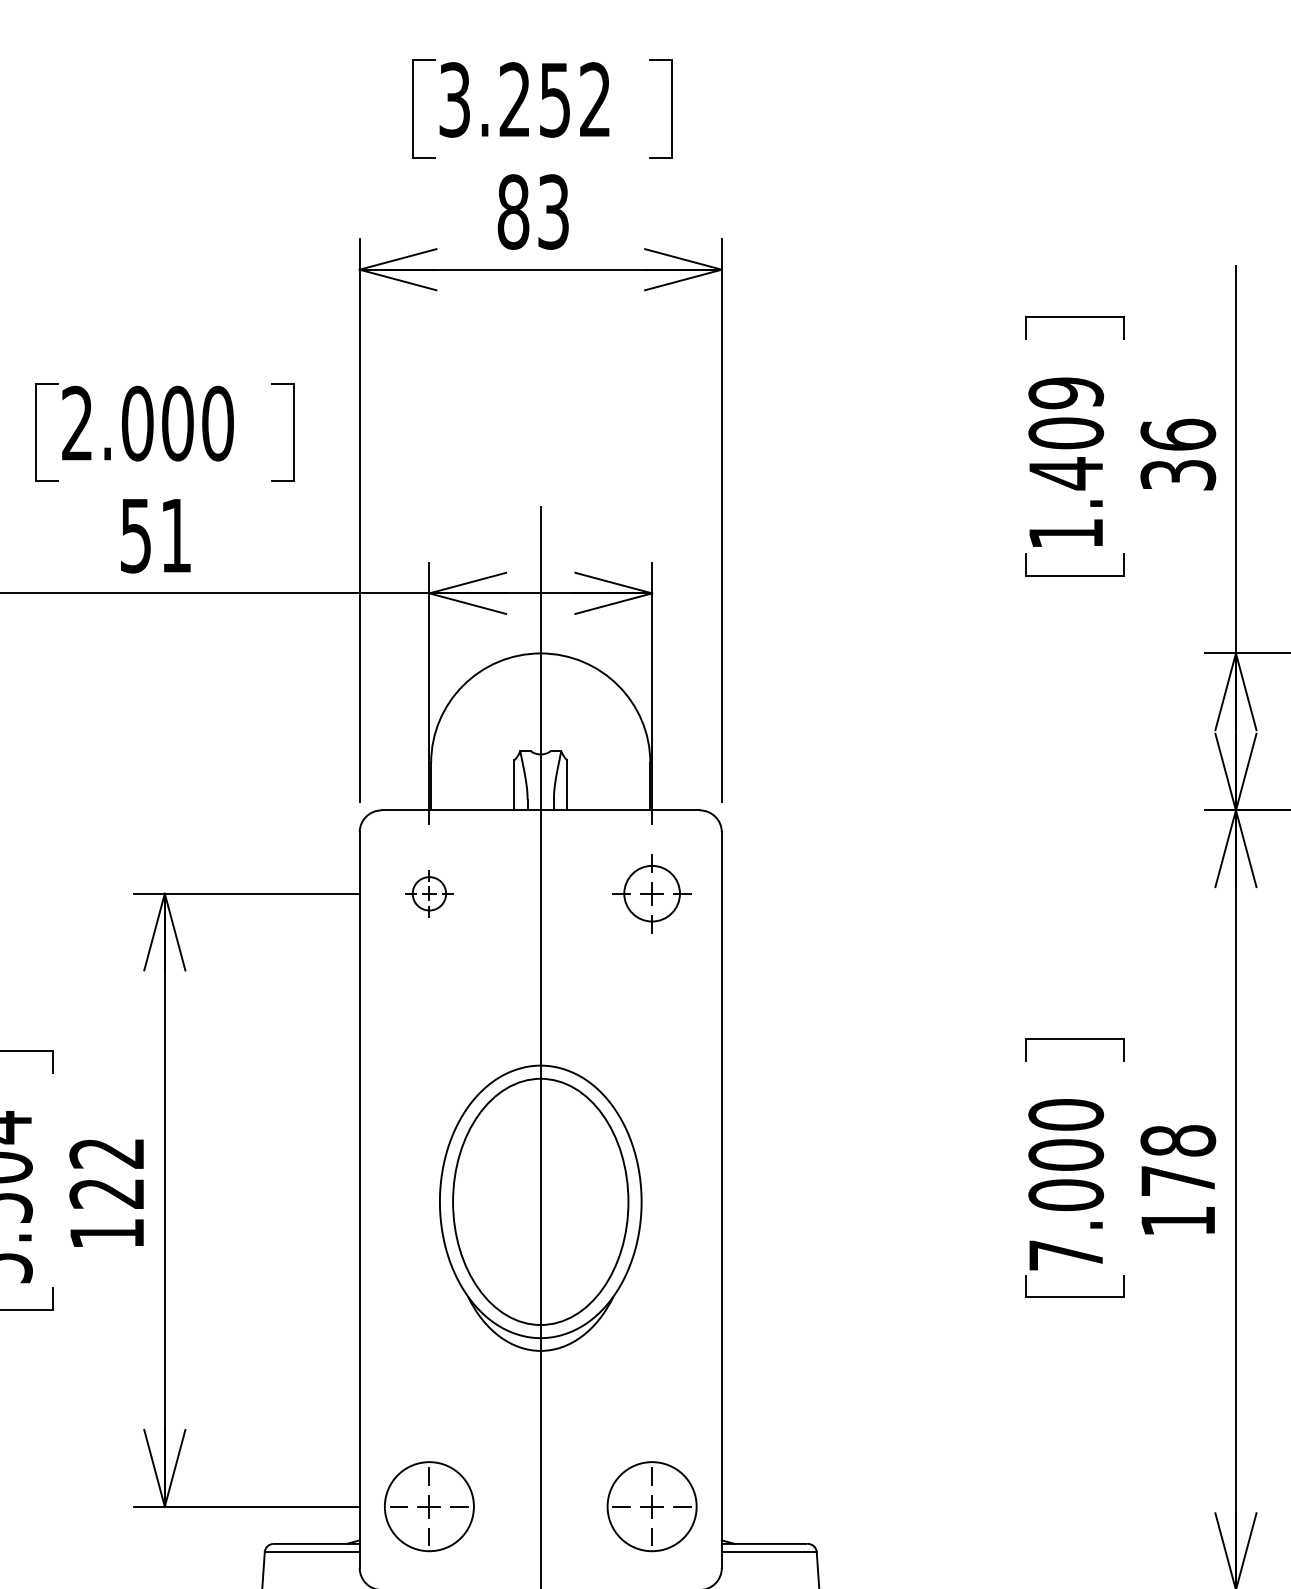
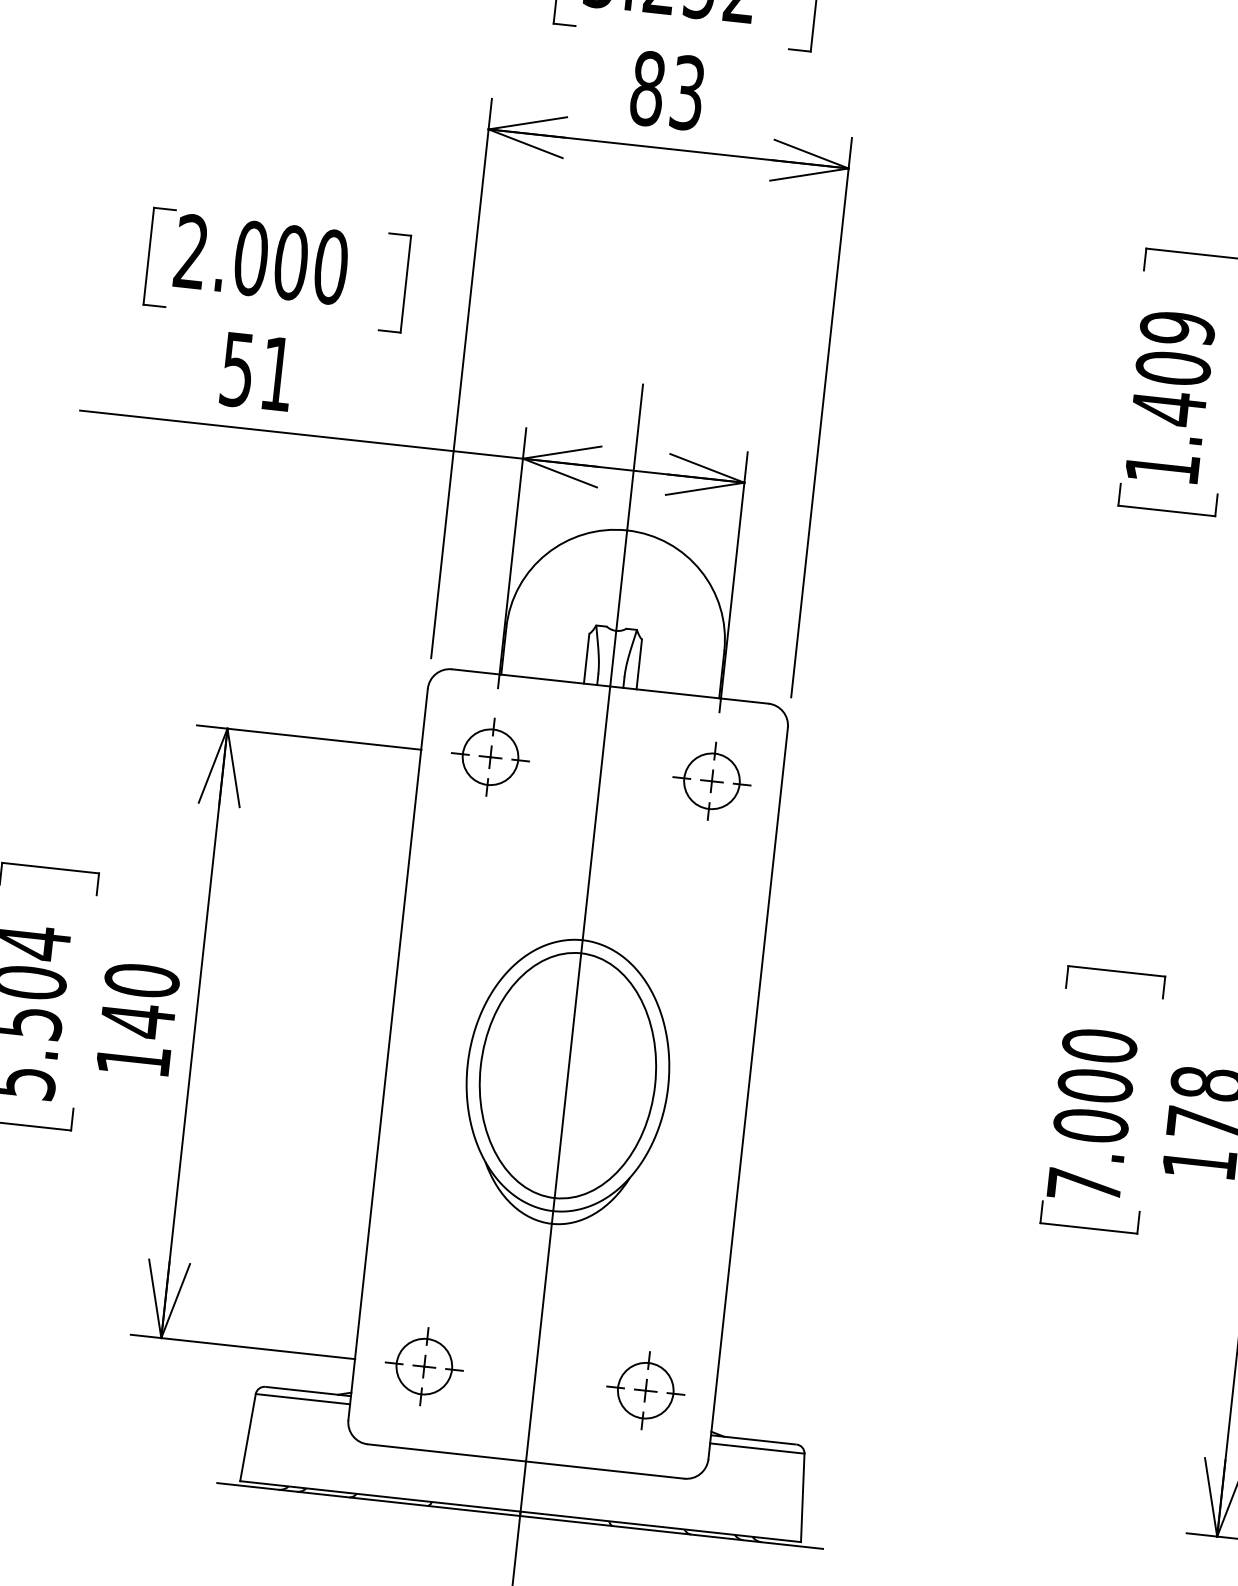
part: (429, 893) -> (490, 757), size x1.67
text: (107, 1173) -> (140, 1000), 122 -> 140
circle: (429, 1506) -> (424, 1366), size x0.62
circle: (651, 1506) -> (645, 1390), size x0.62

